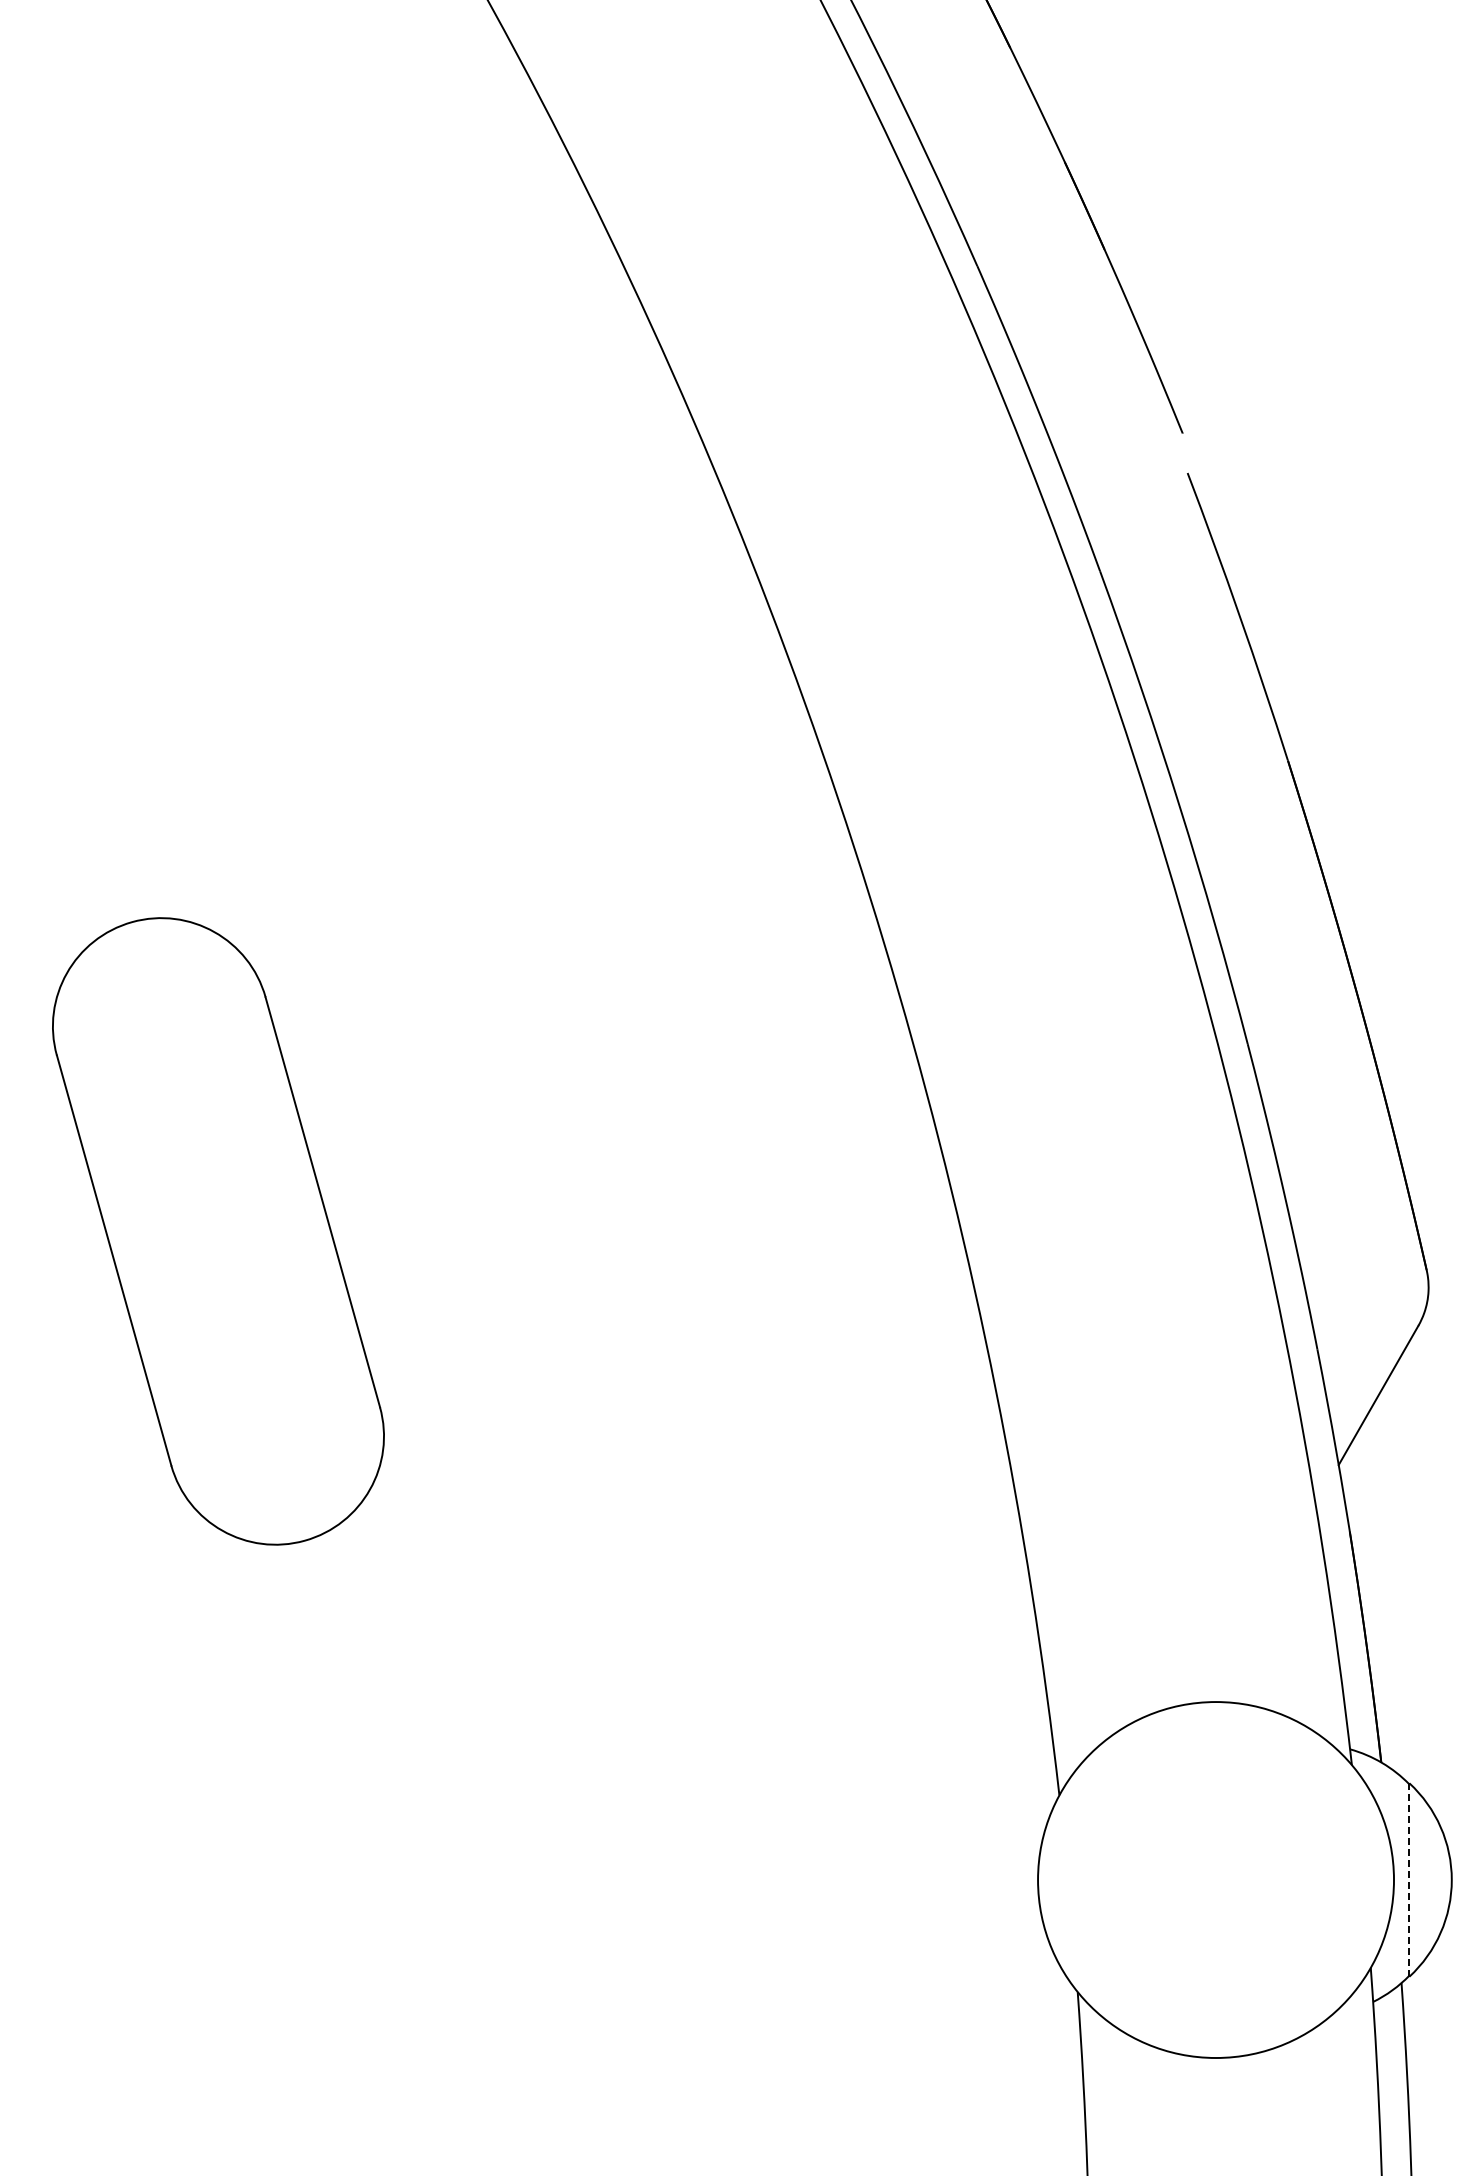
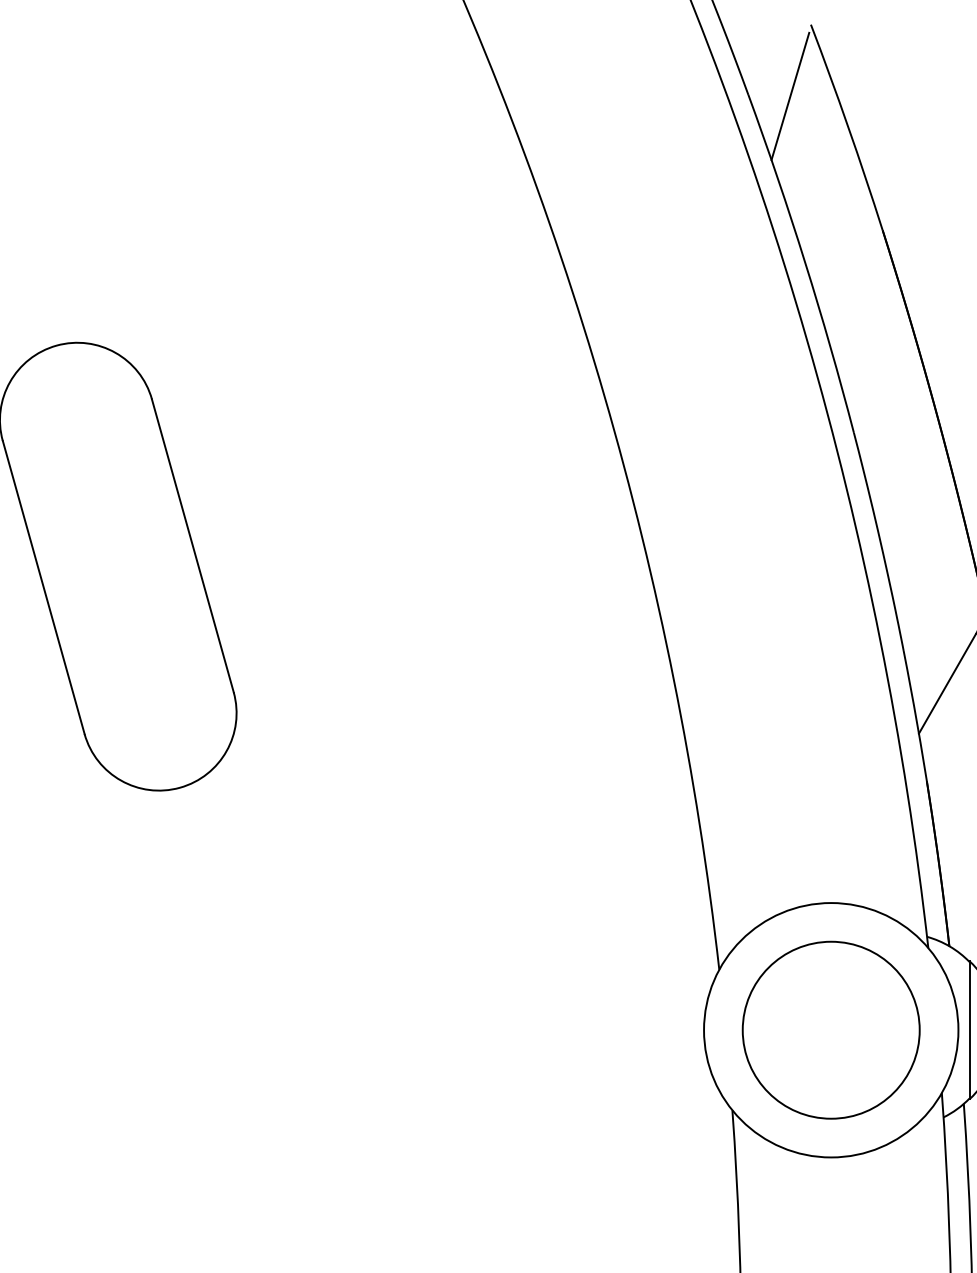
line: (1158, 573) -> (790, 96), added
circle: (1215, 1879) -> (830, 1029), added
line: (1409, 1880) -> (969, 1030), dashed -> solid

